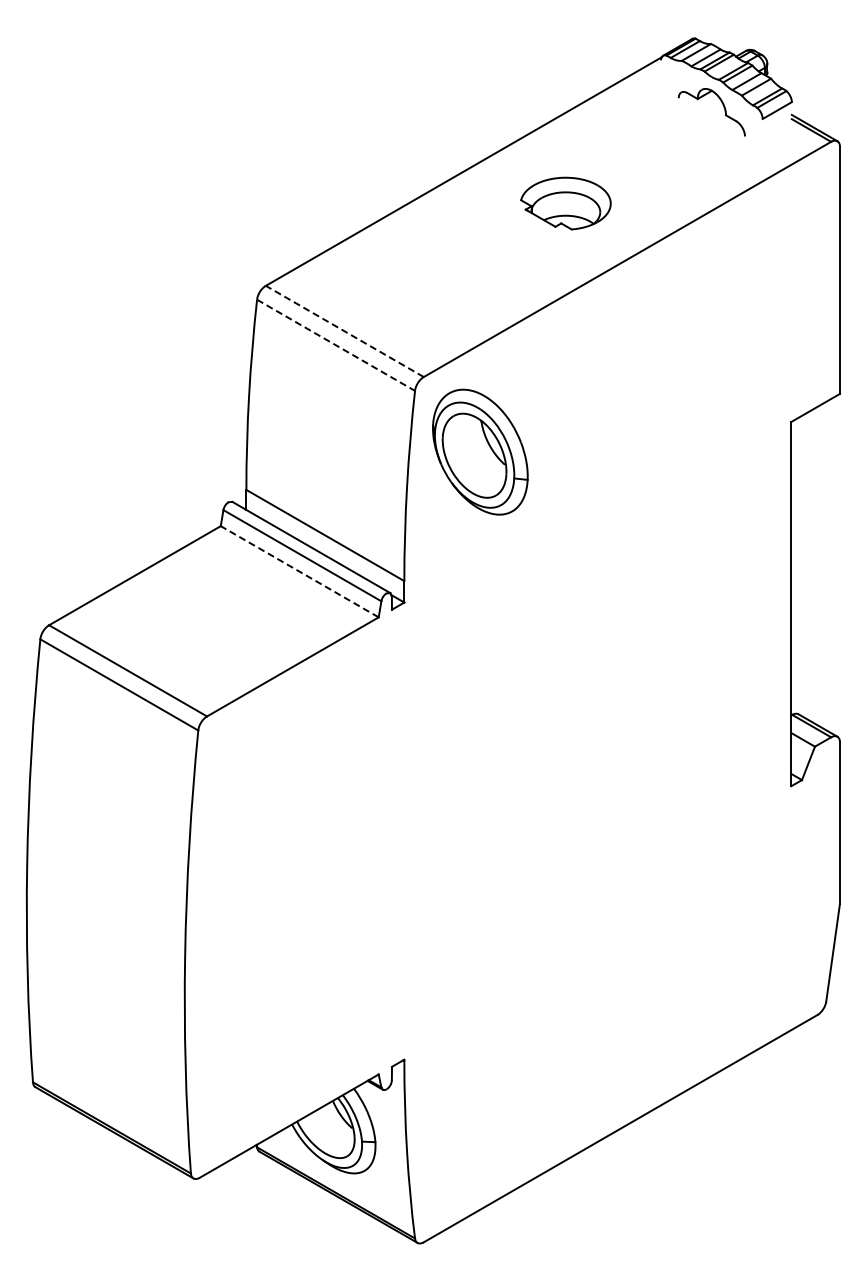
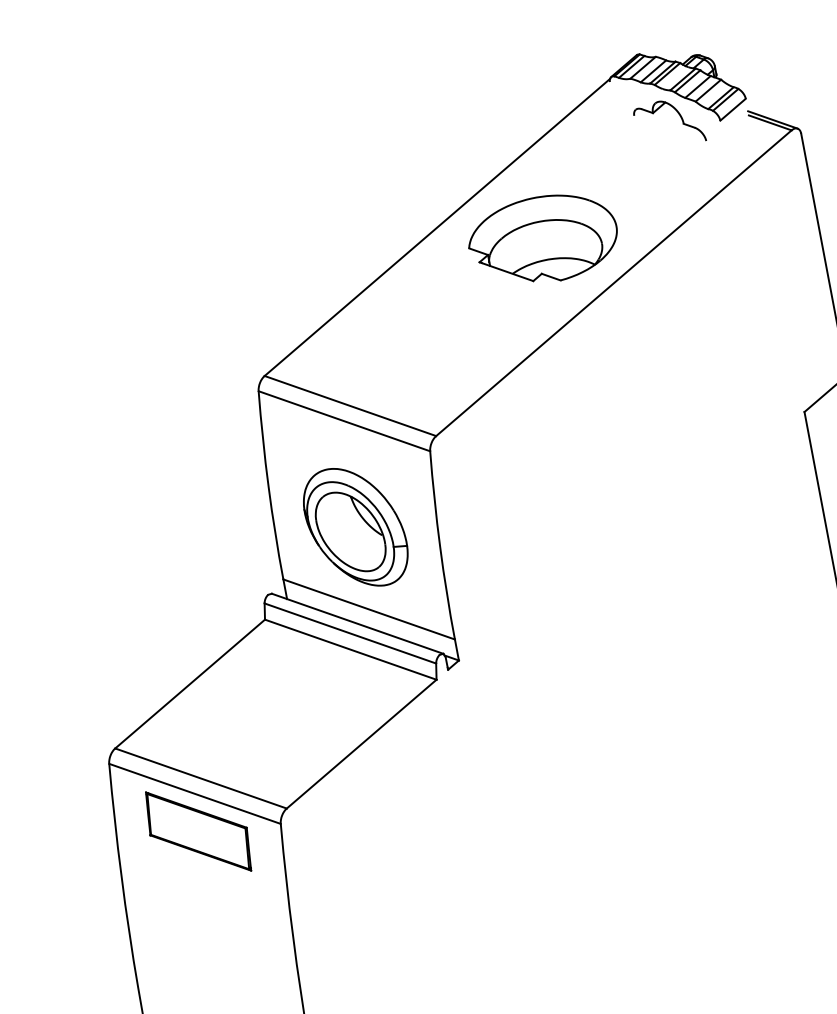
part: (565, 203) -> (542, 239), size x1.67
line: (344, 331) -> (350, 406), dashed -> solid
line: (336, 345) -> (344, 421), dashed -> solid
part: (480, 451) -> (355, 526), moved
line: (299, 571) -> (350, 649), dashed -> solid
part: (115, 722) -> (198, 831), added

